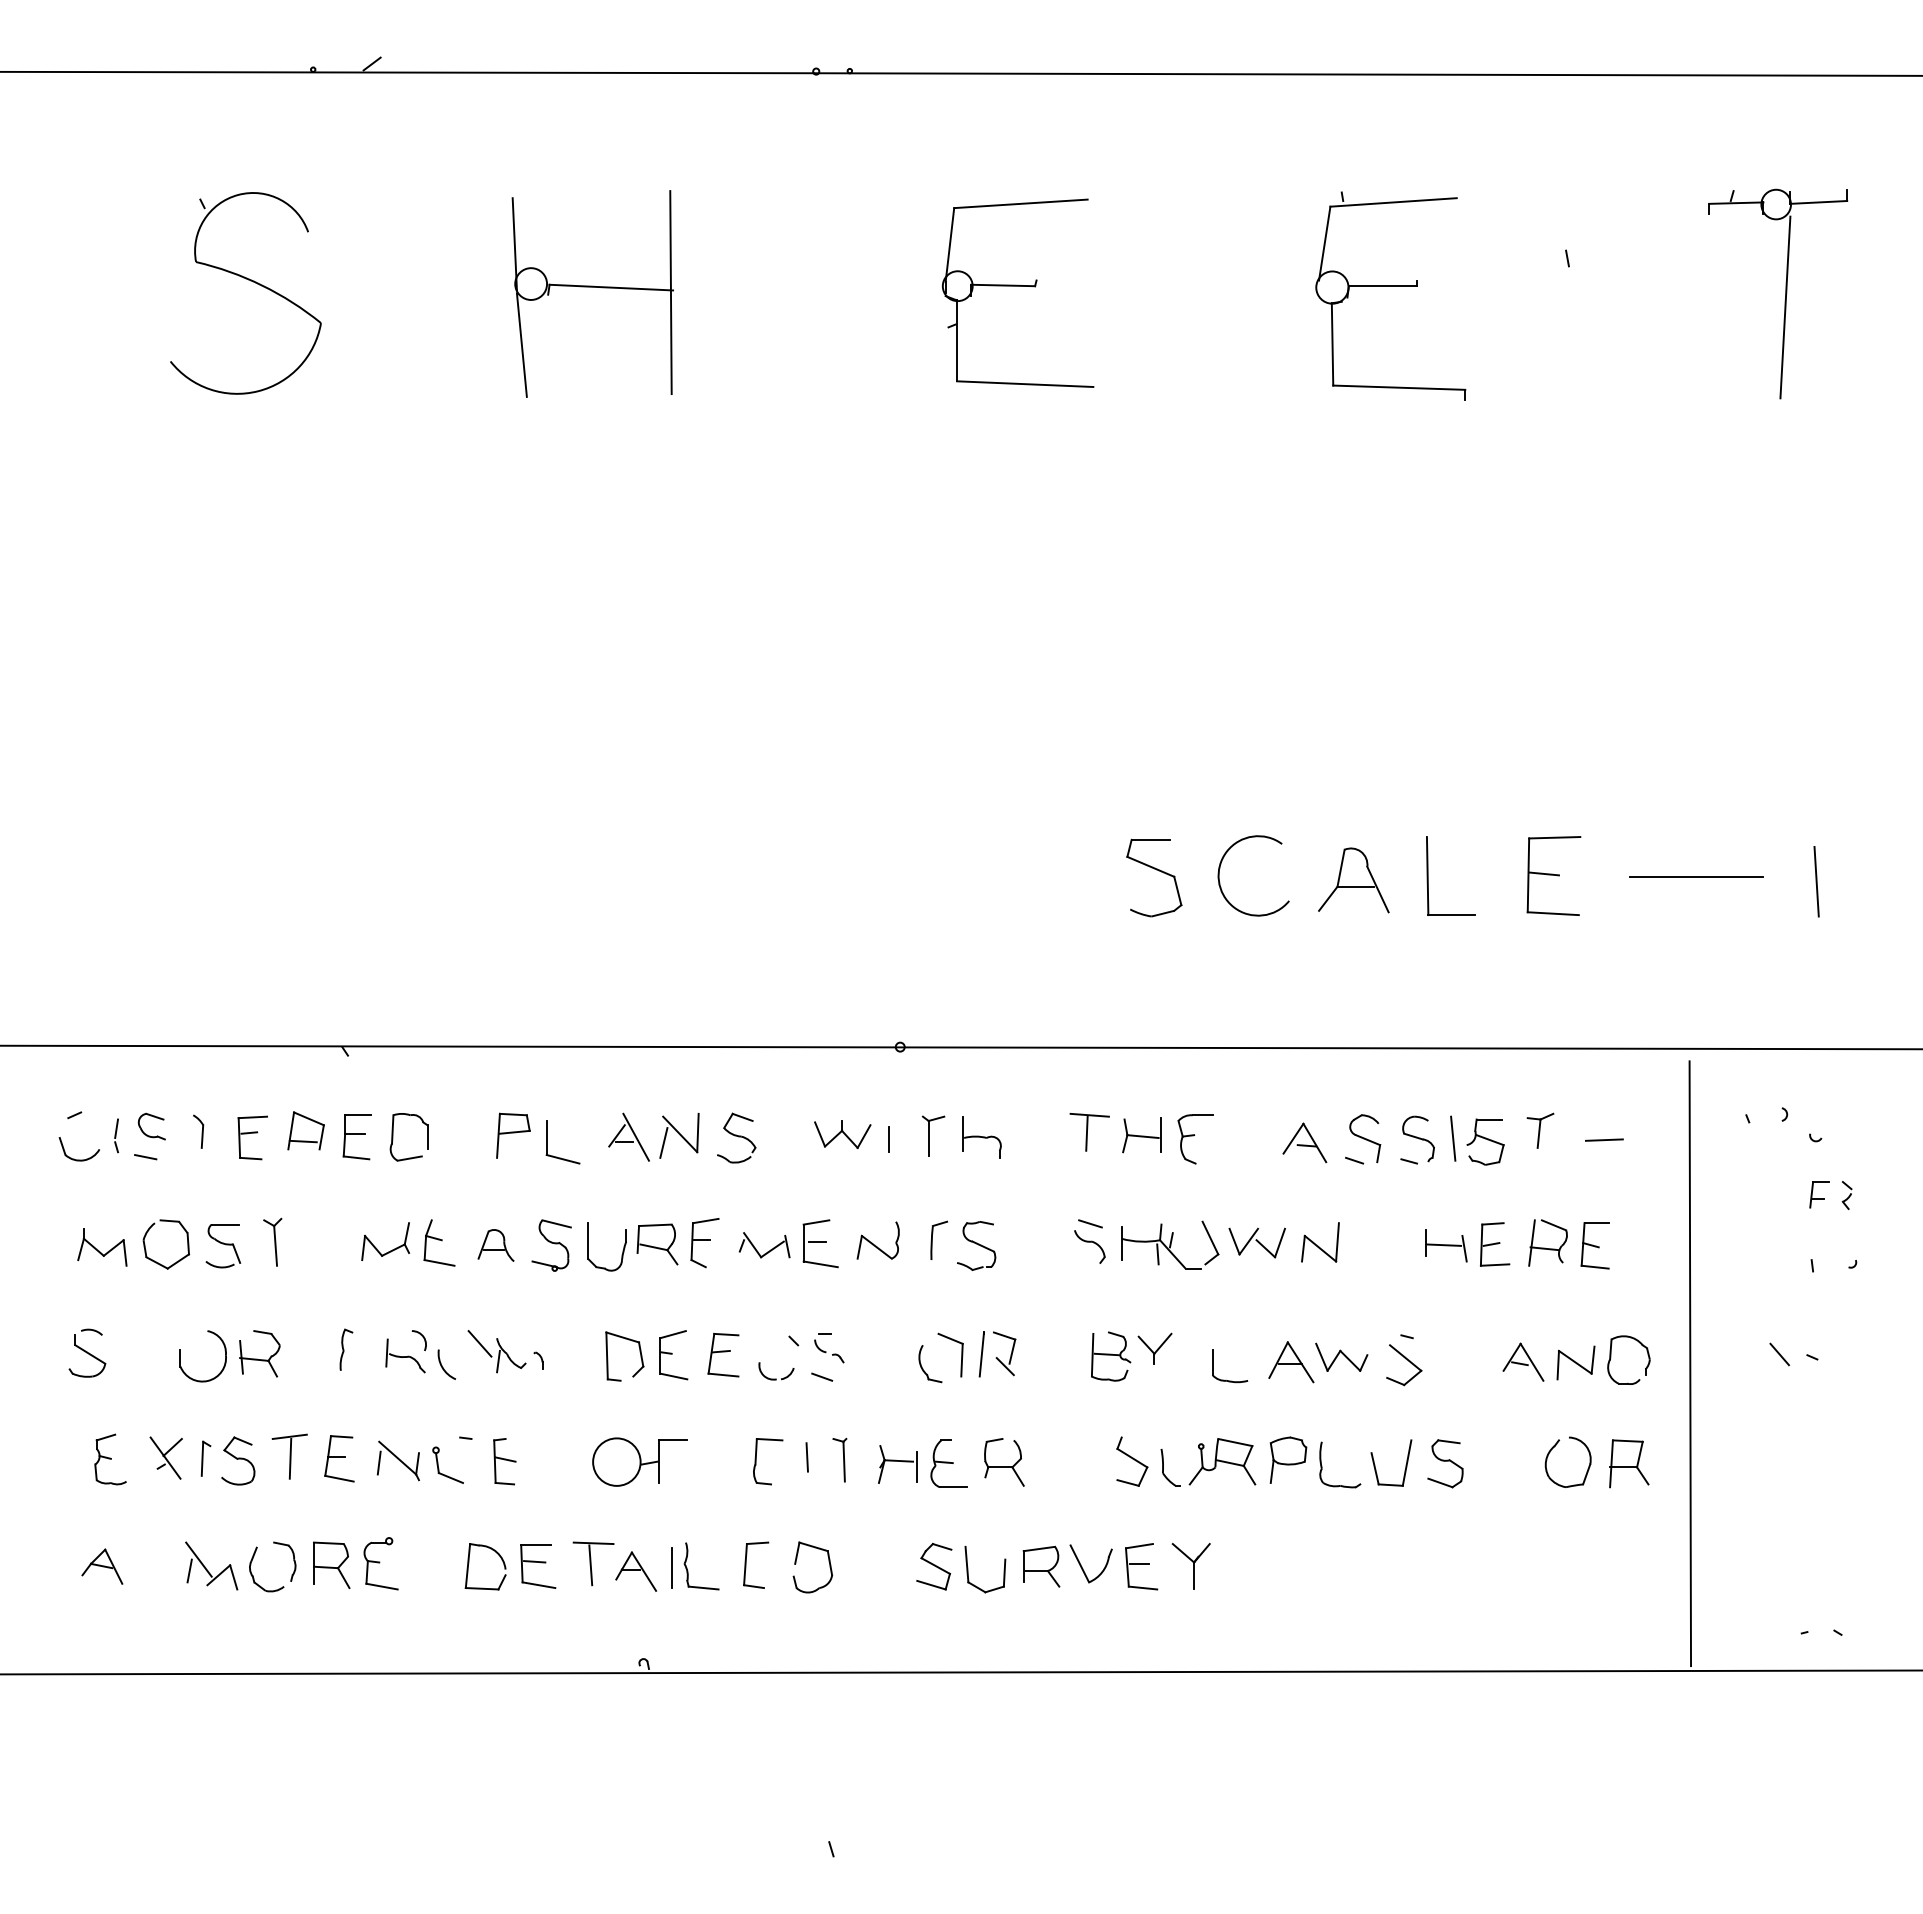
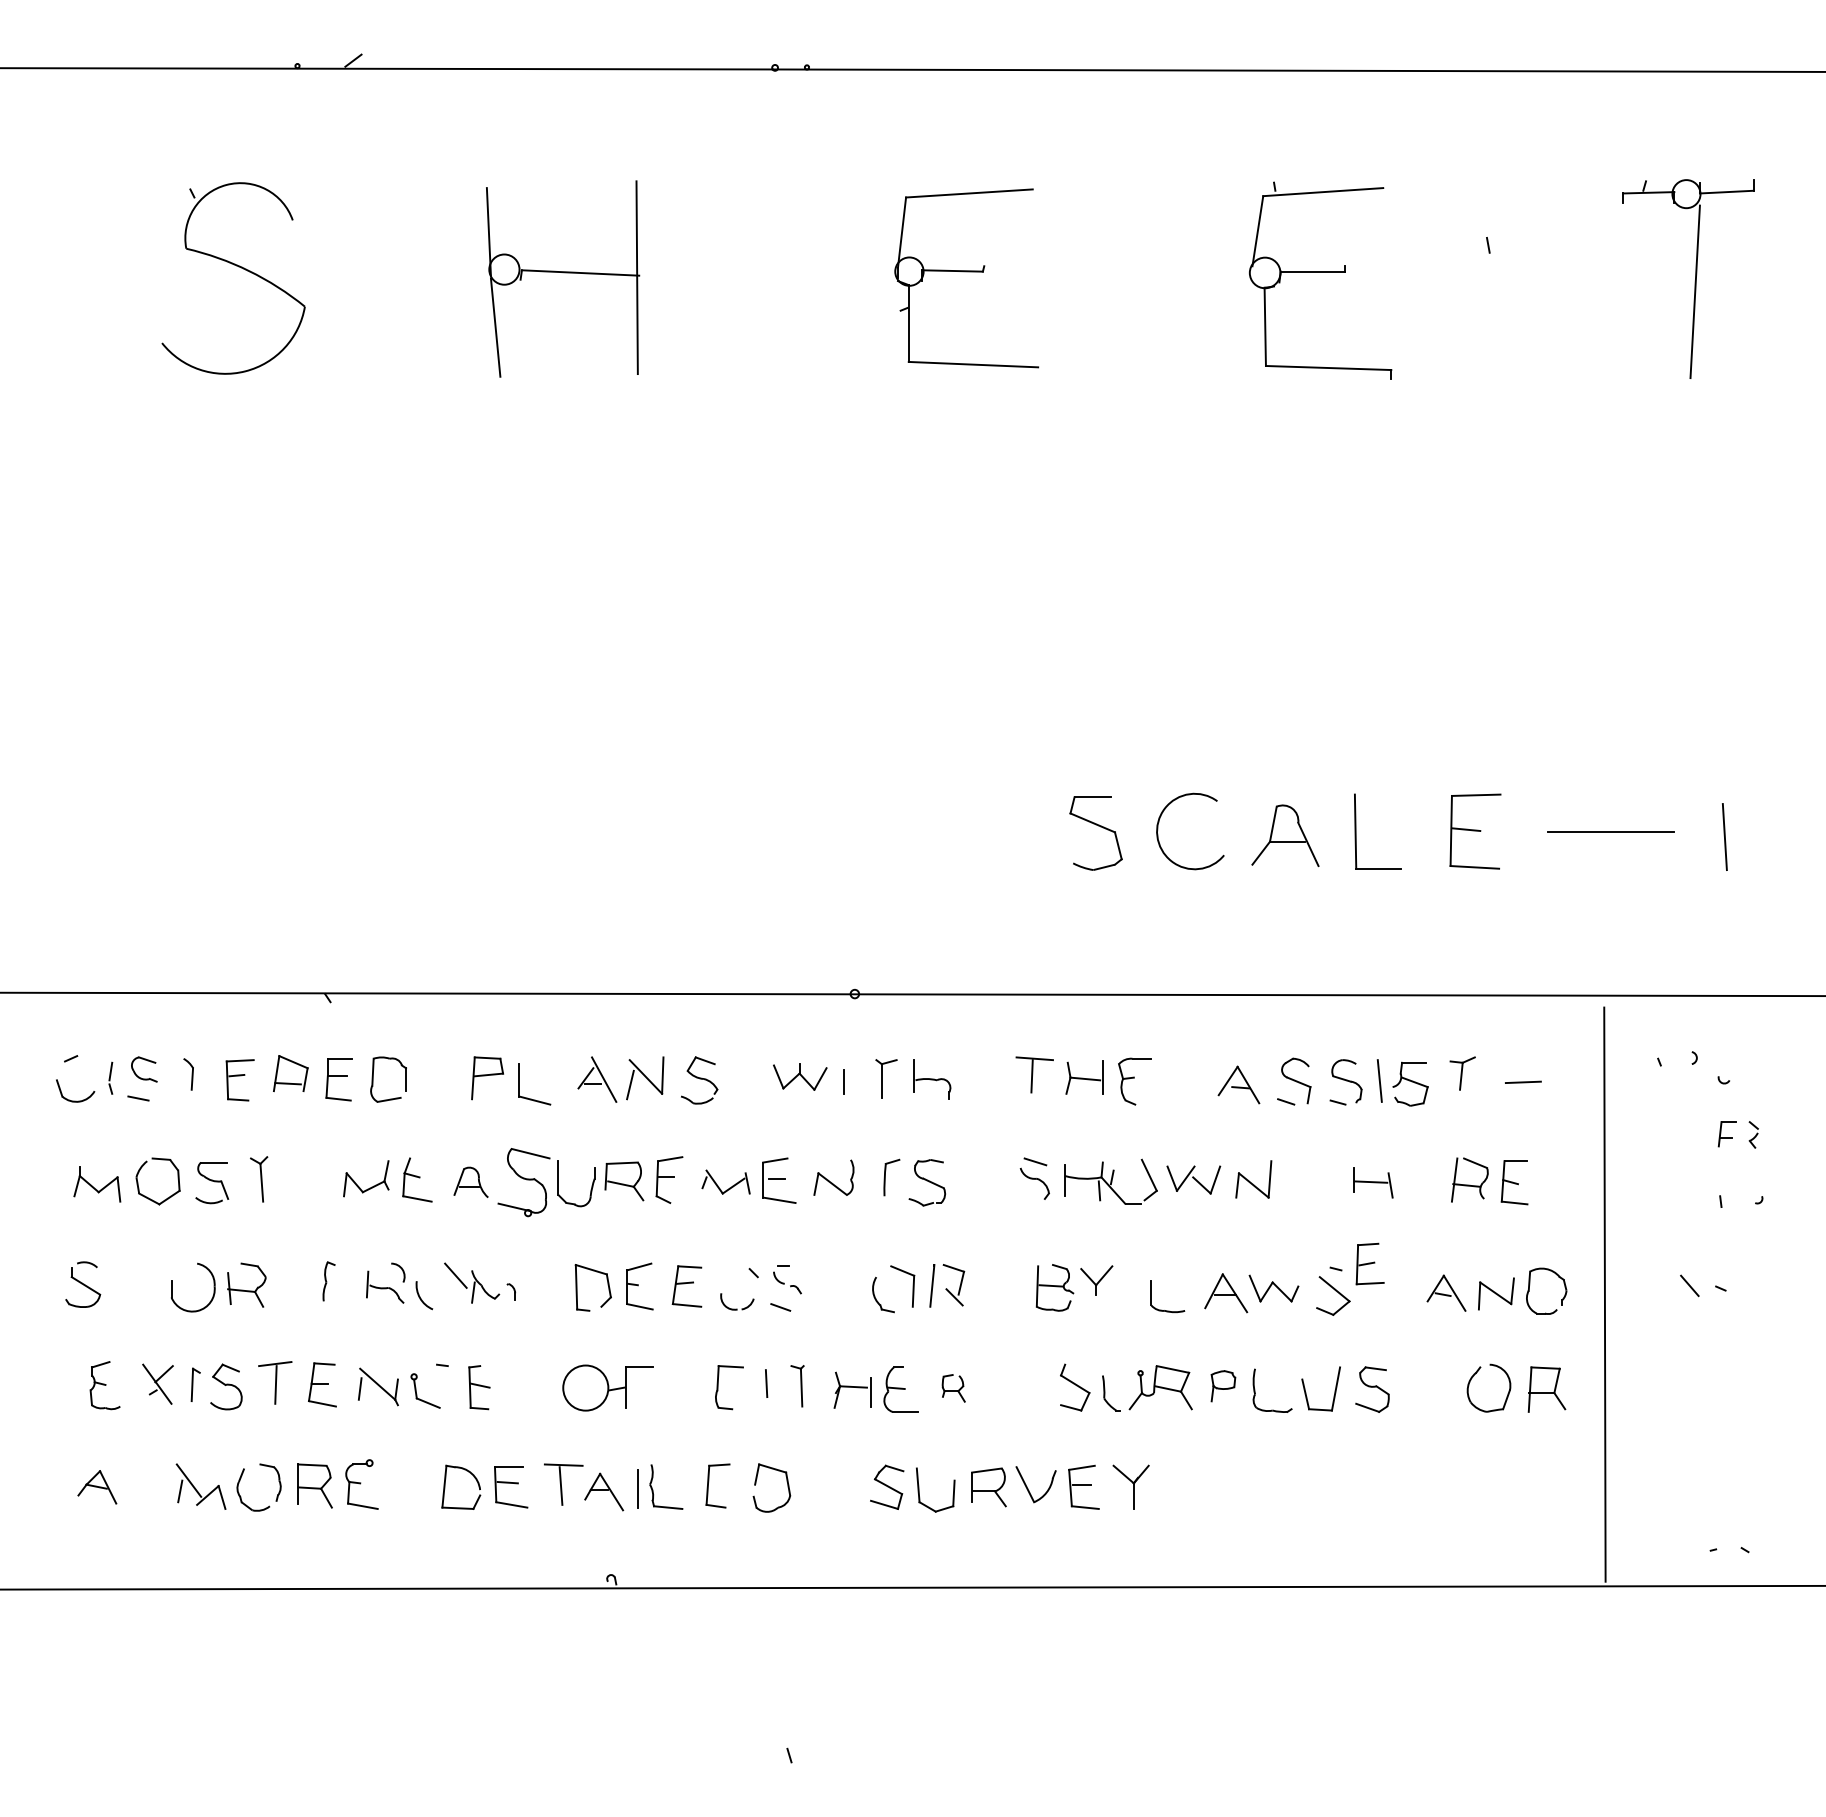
part: (1495, 1244) -> (1370, 1264), moved
part: (551, 1245) -> (523, 1182), size x1.4
part: (1288, 1459) -> (1223, 1385), size x0.7
part: (1004, 1462) -> (953, 1388), size x0.6

